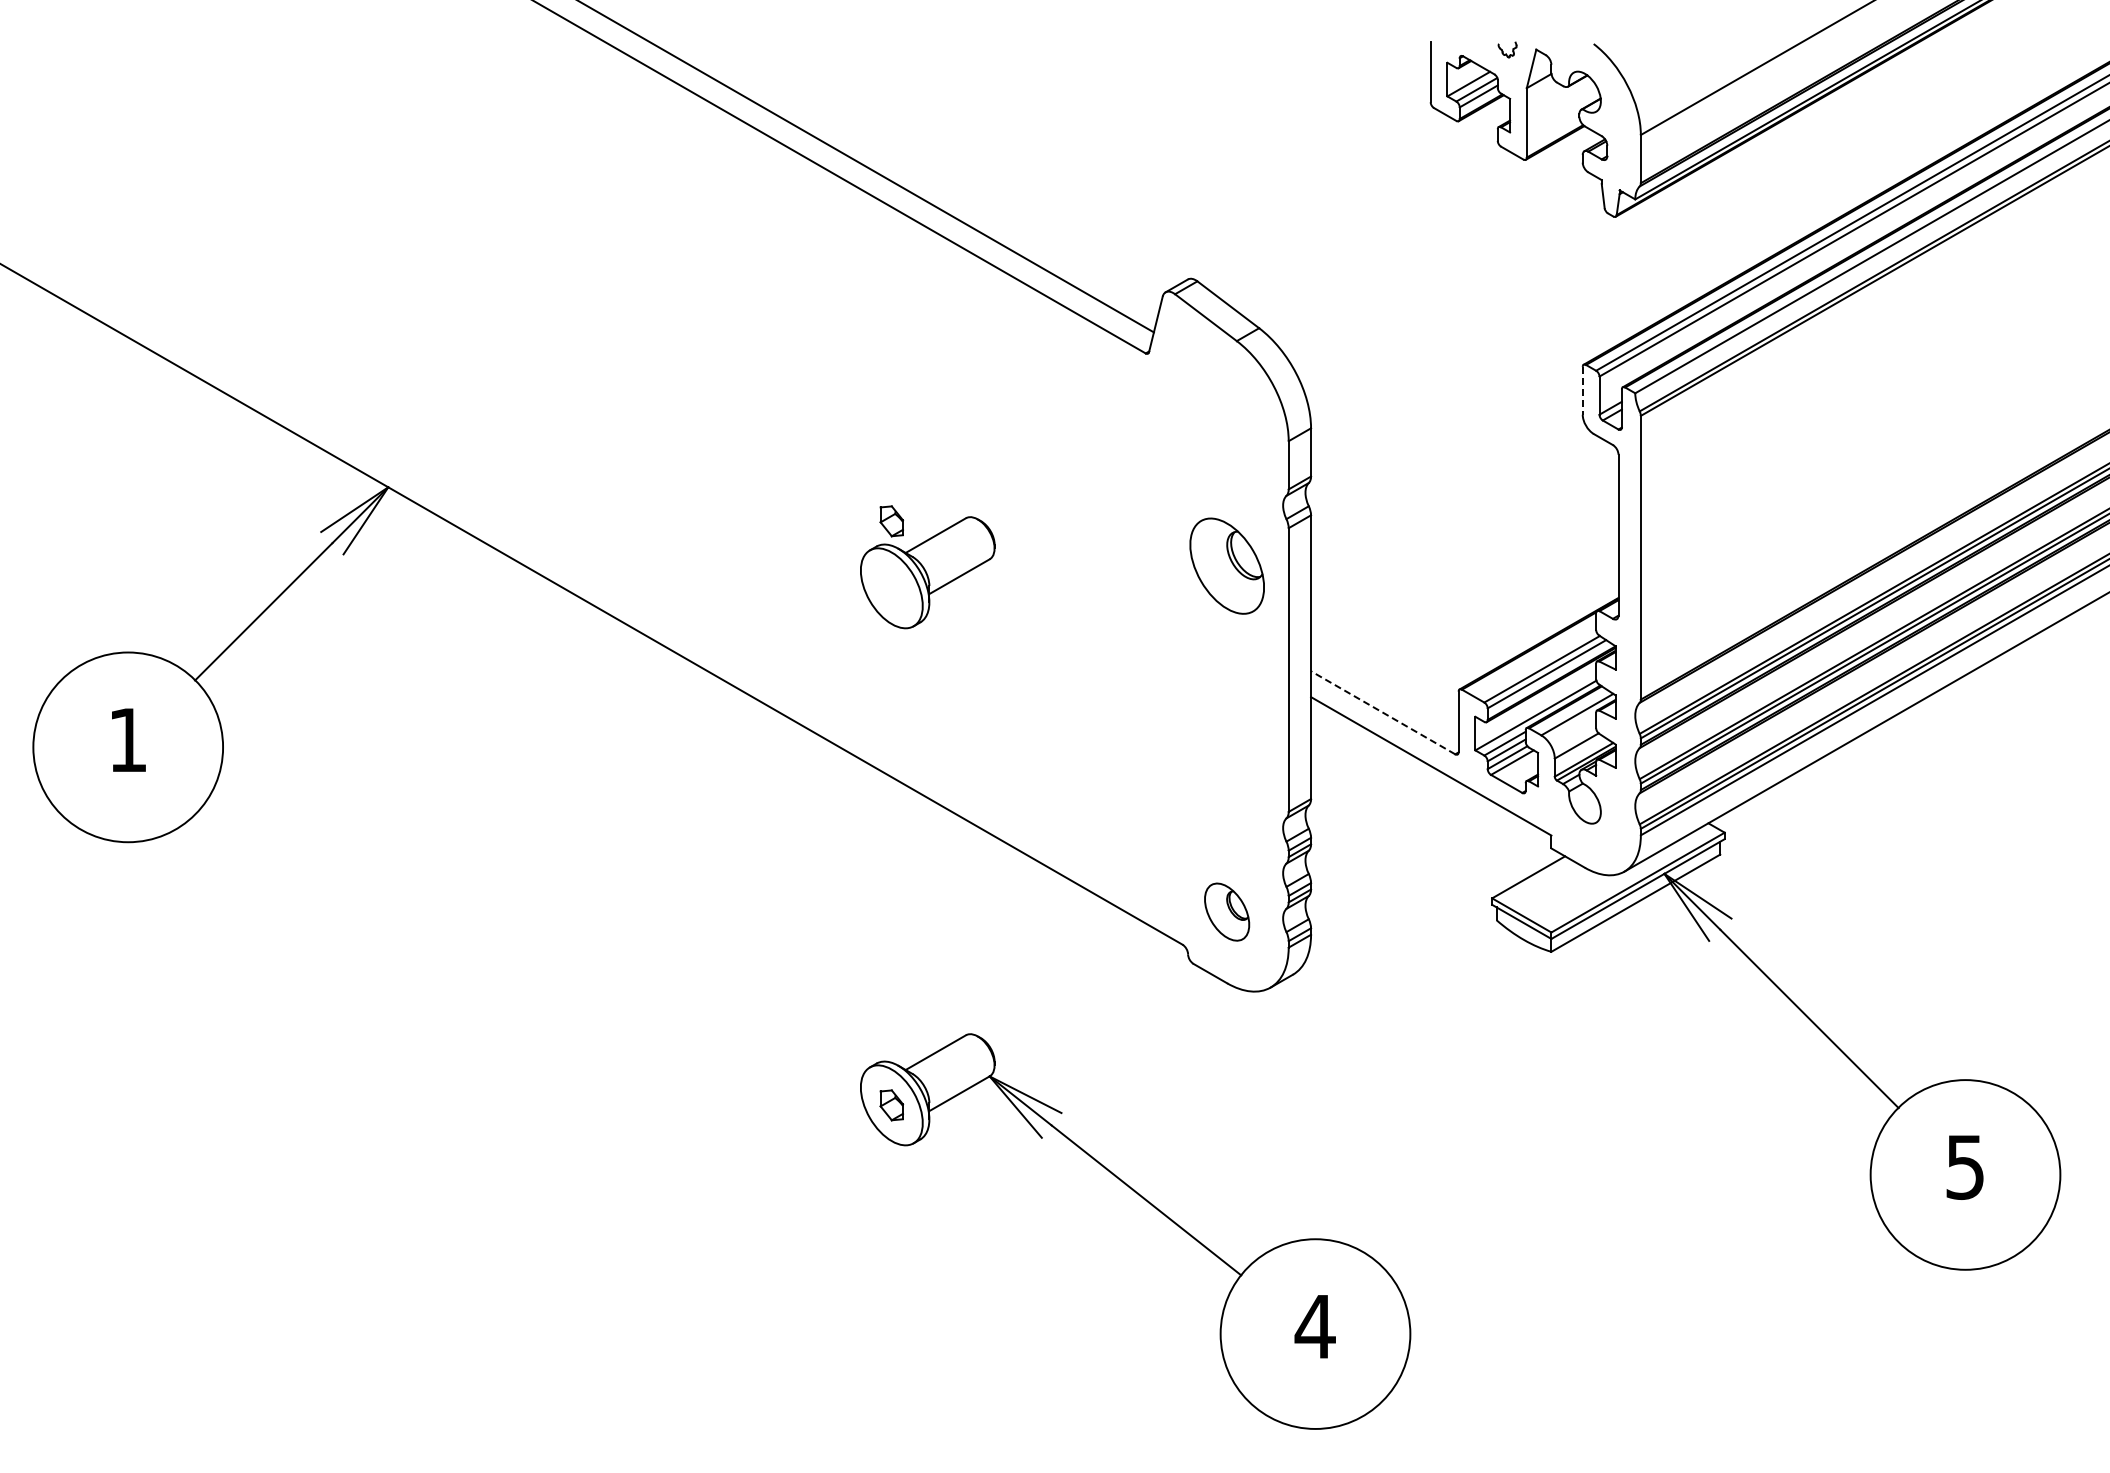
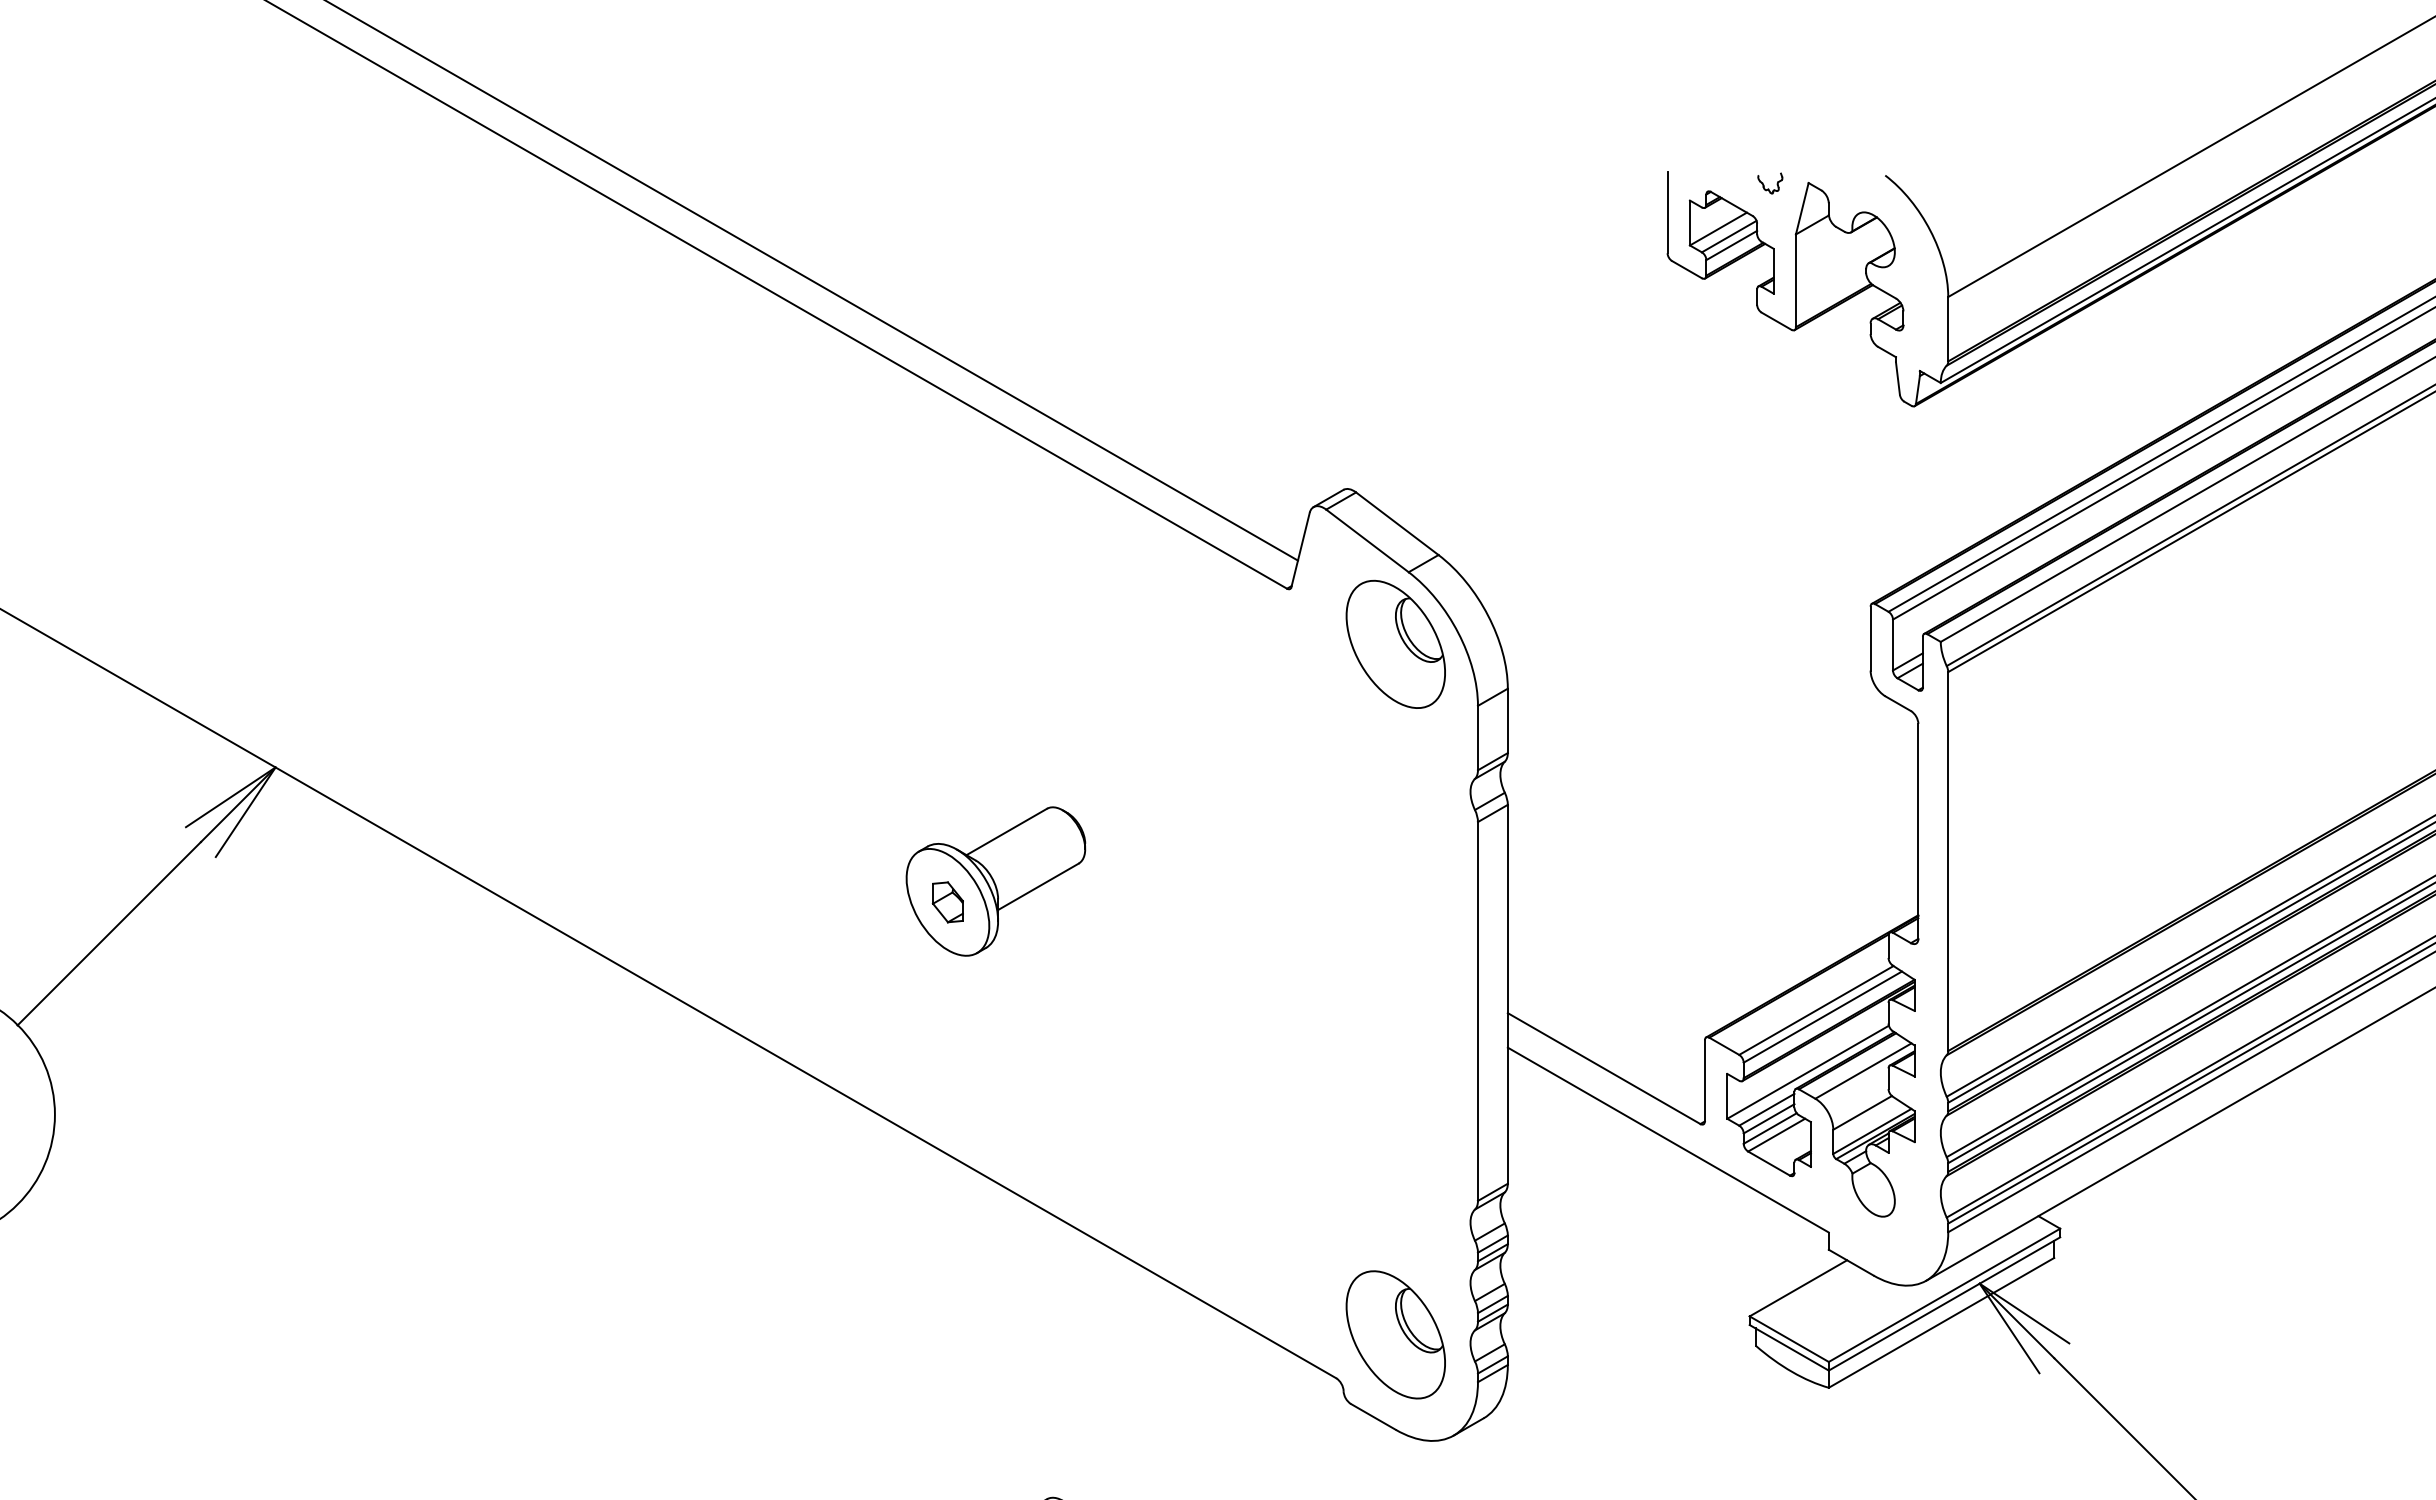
line: (1582, 390) -> (1870, 638), dashed -> solid
part: (891, 521) -> (947, 902), moved
part: (1226, 565) -> (1394, 643), moved
line: (1382, 712) -> (1603, 1068), dashed -> solid
part: (1226, 911) -> (1394, 1333), size x1.67

